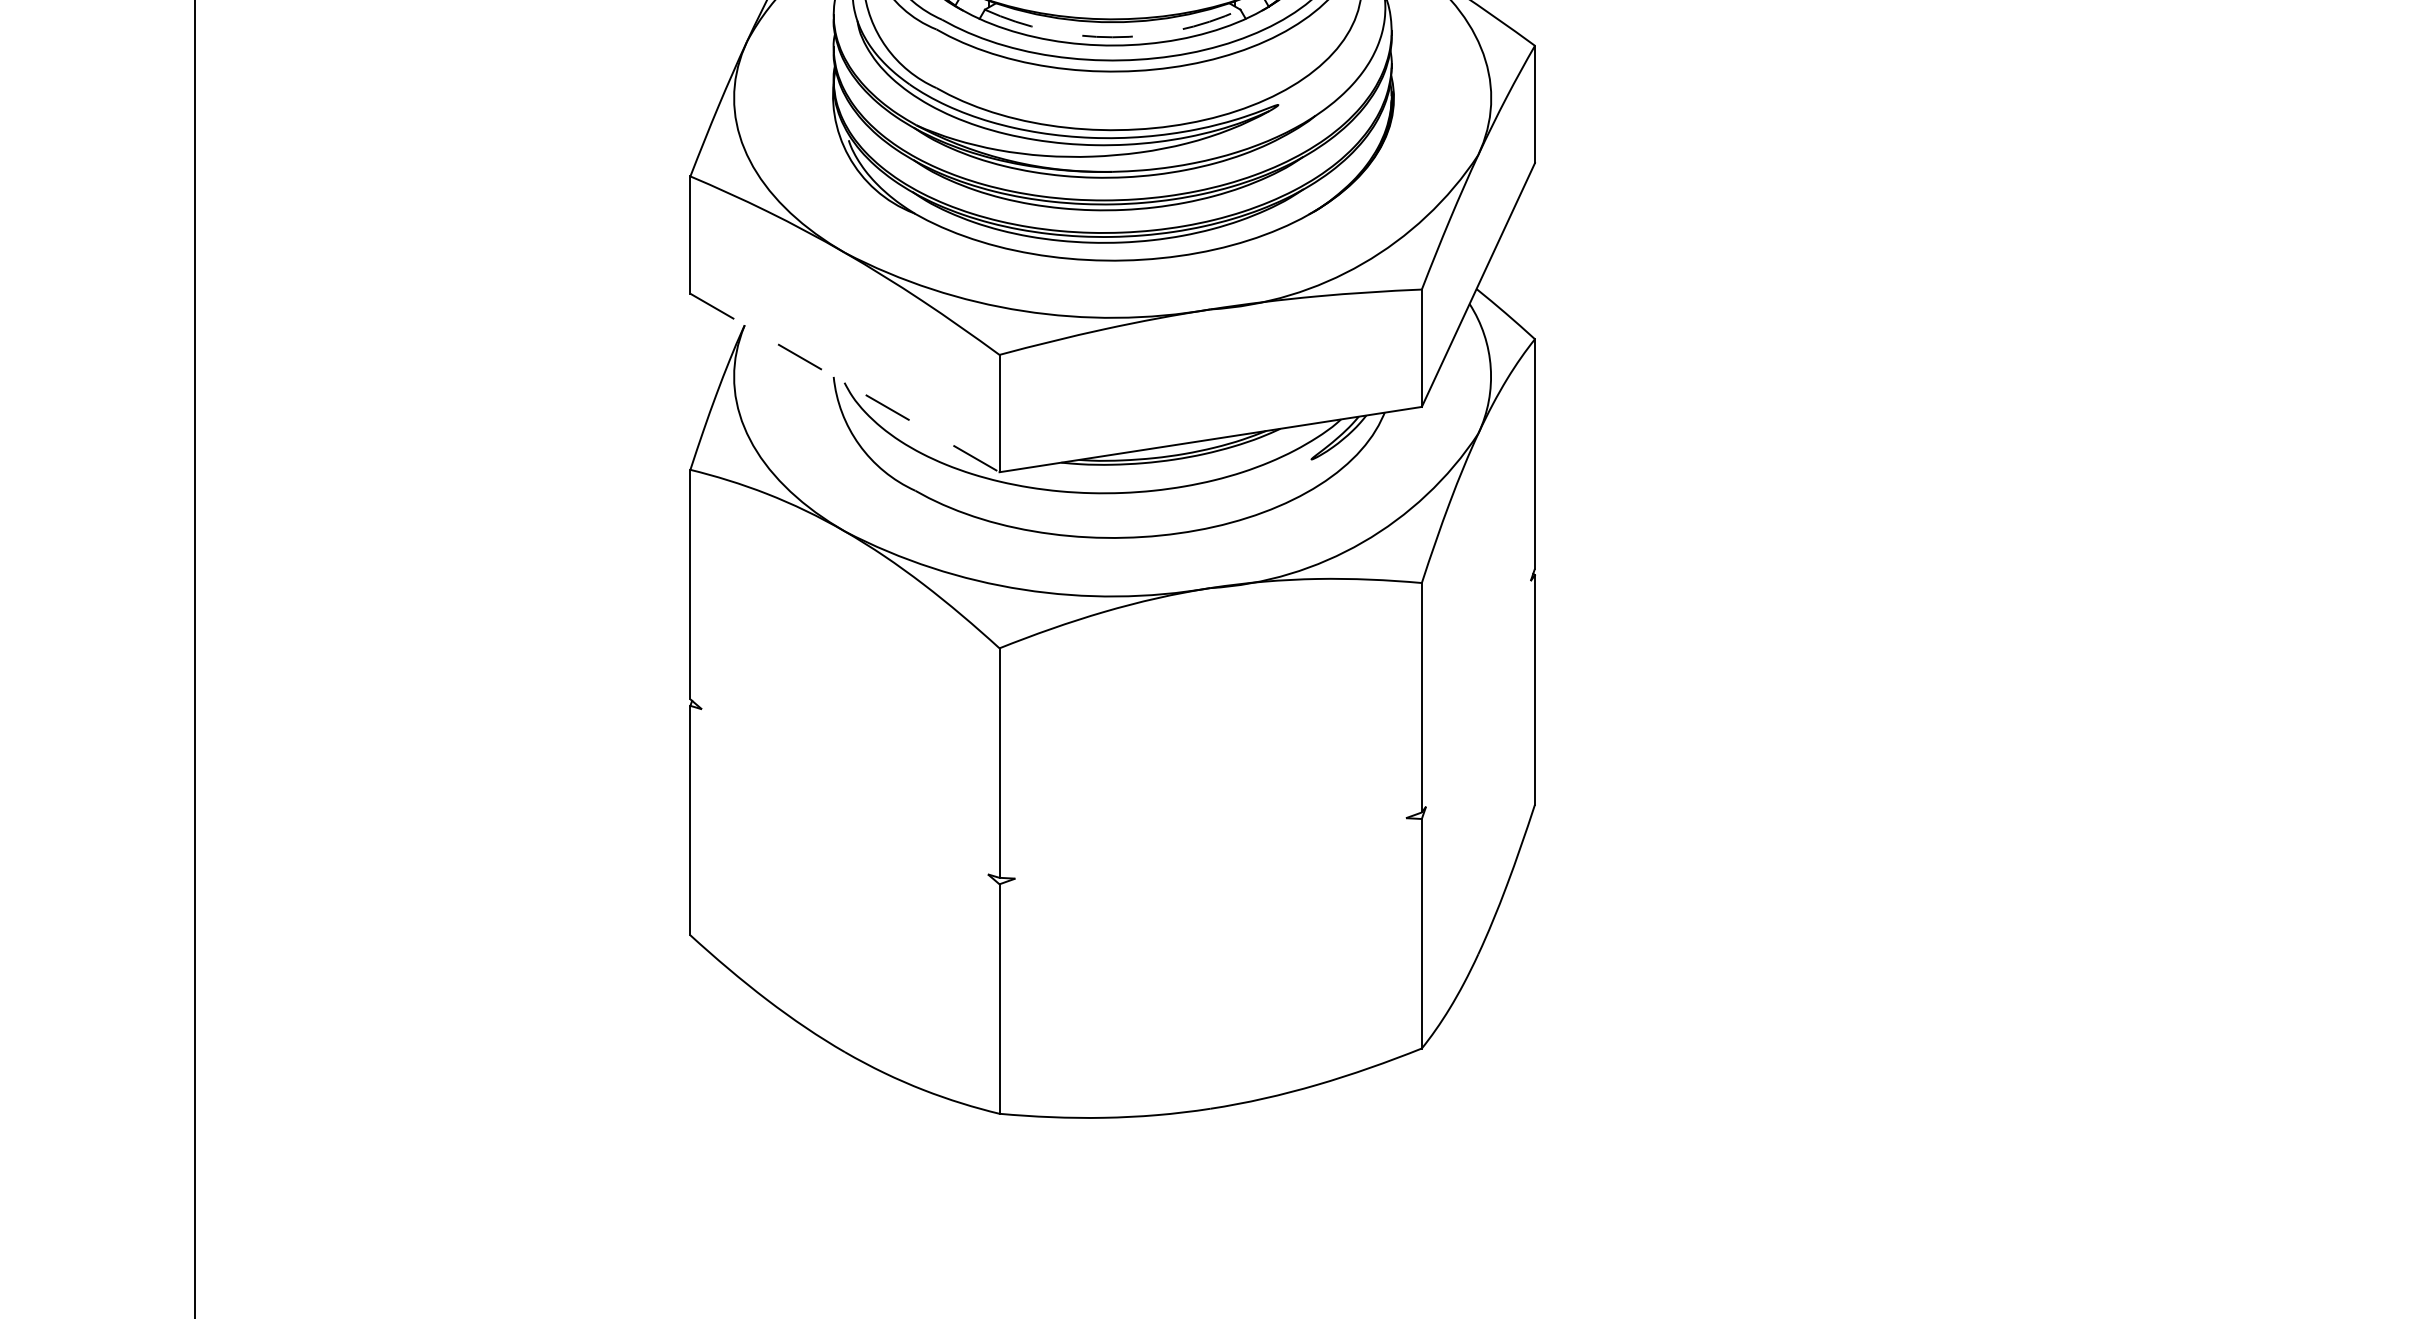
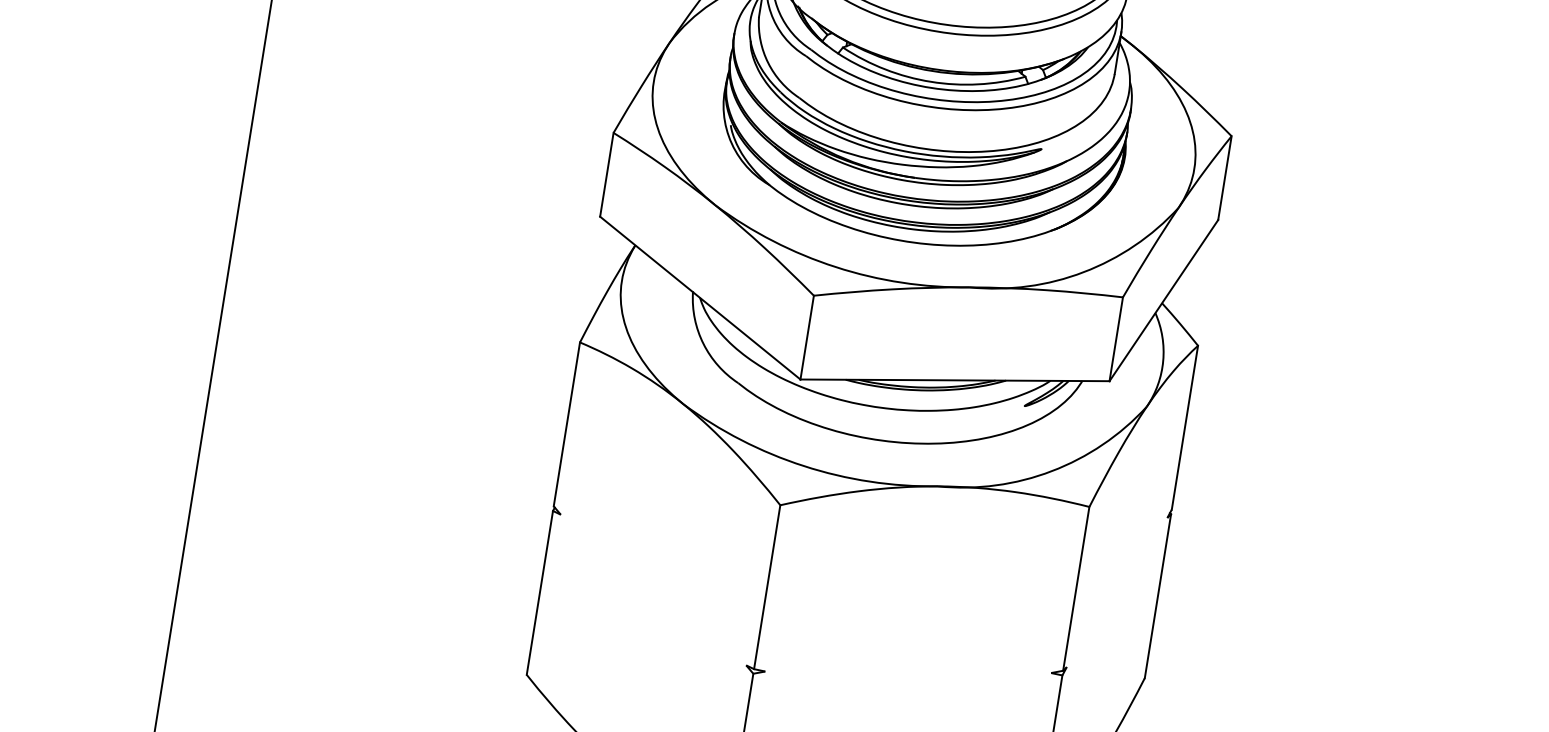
arc: (1112, 37) -> (930, 81), dashed -> solid
line: (845, 383) -> (700, 298), dashed -> solid

